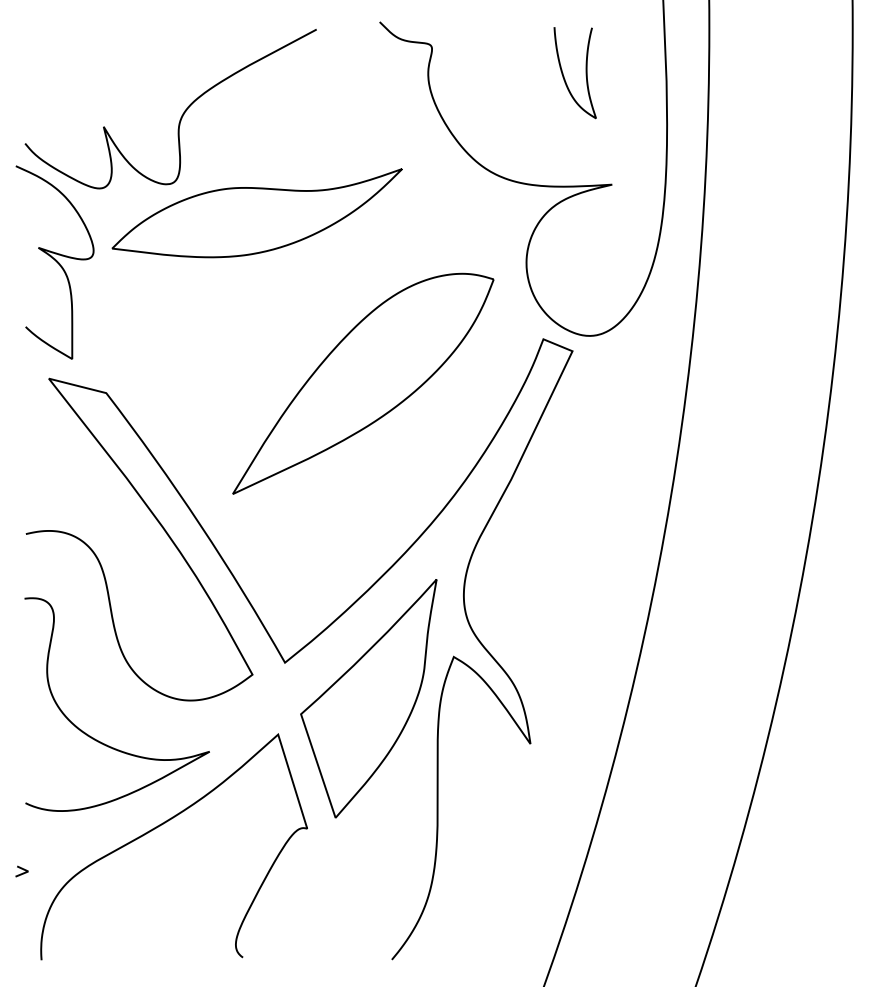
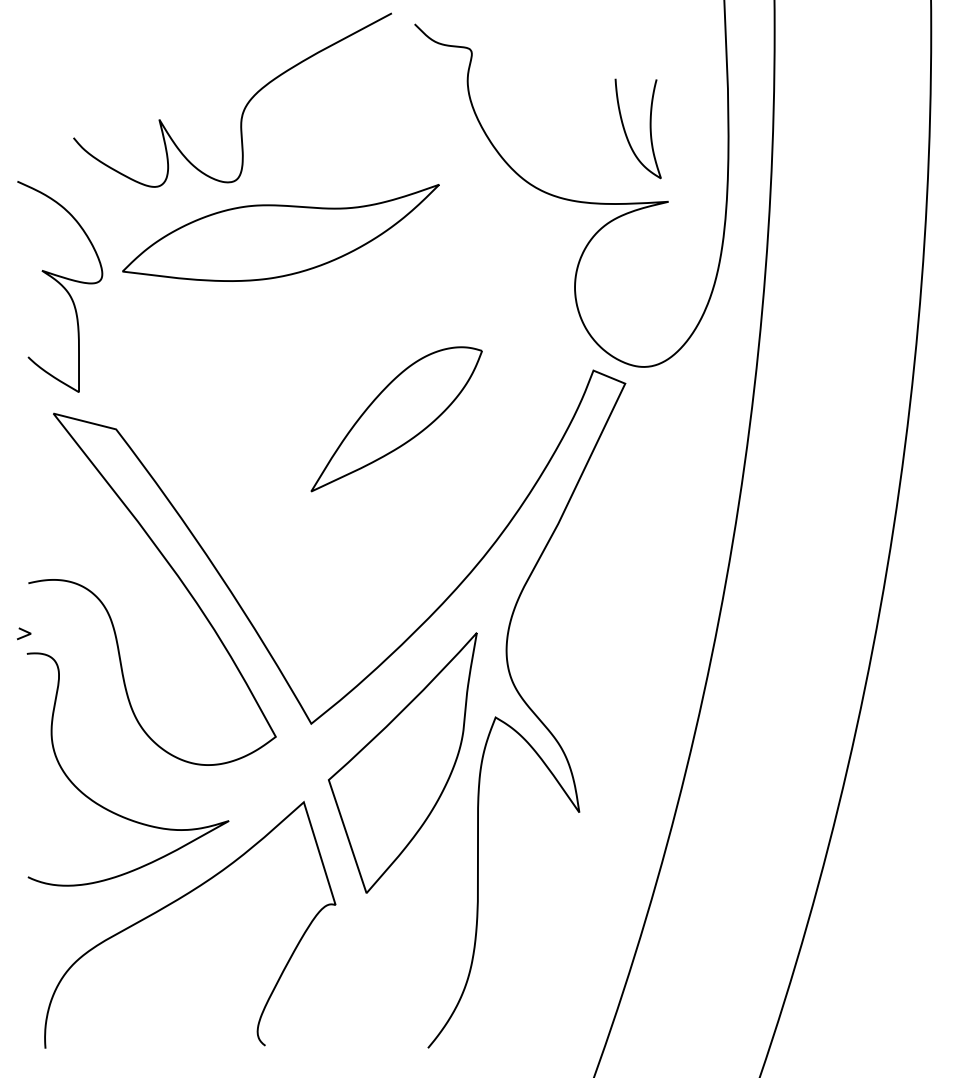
curve: (564, 76) -> (626, 132), moved
curve: (182, 113) -> (245, 105), moved
part: (363, 384) -> (396, 419), size x0.6
line: (23, 870) -> (25, 632), moved

